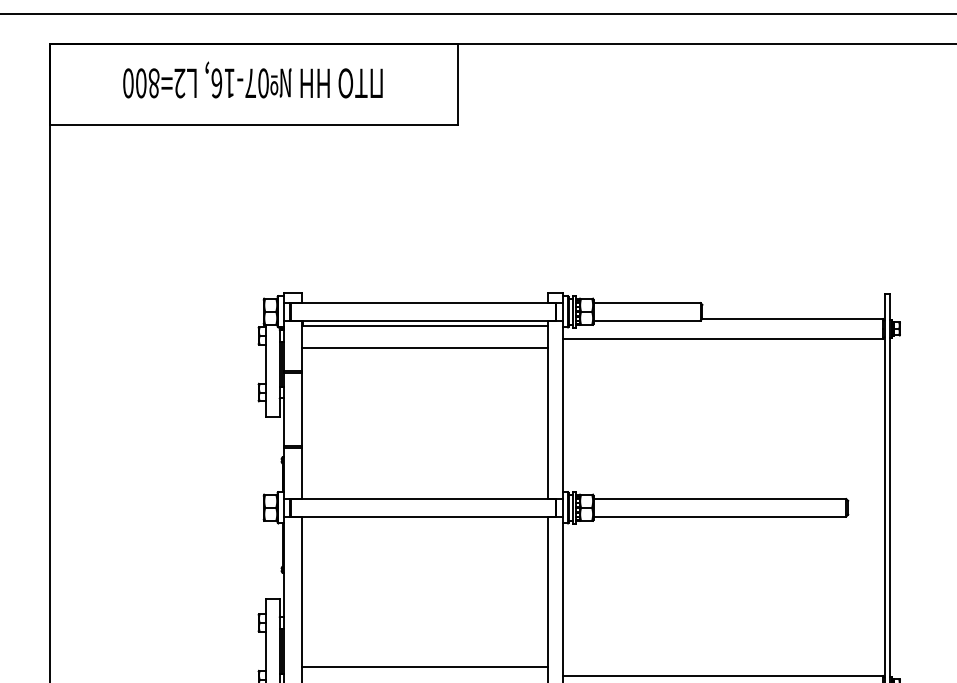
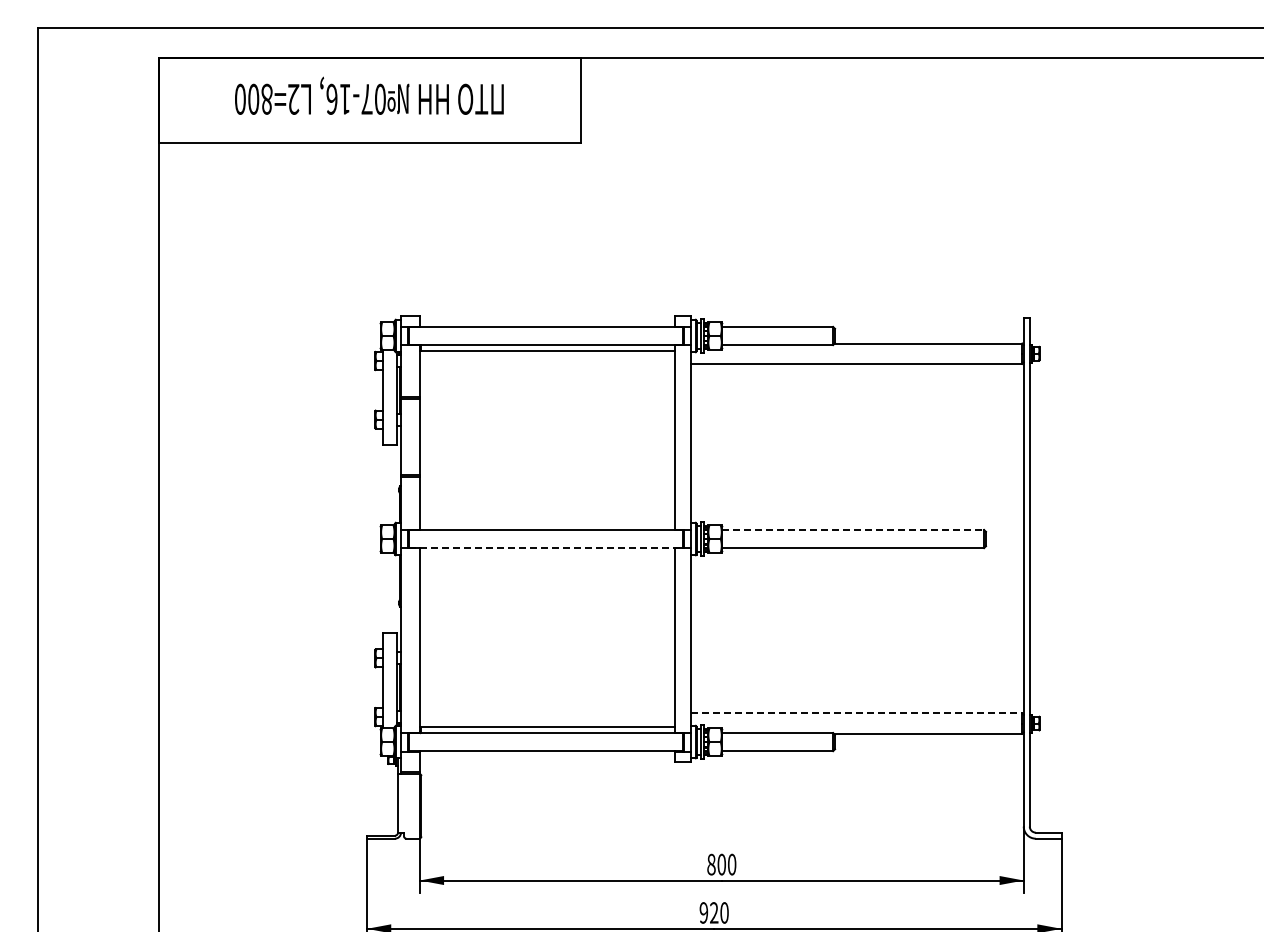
line: (424, 347) -> (547, 373), removed
line: (720, 498) -> (853, 529), solid -> dashed
line: (423, 516) -> (546, 548), solid -> dashed
line: (424, 667) -> (547, 704), removed
line: (723, 676) -> (856, 713), solid -> dashed

